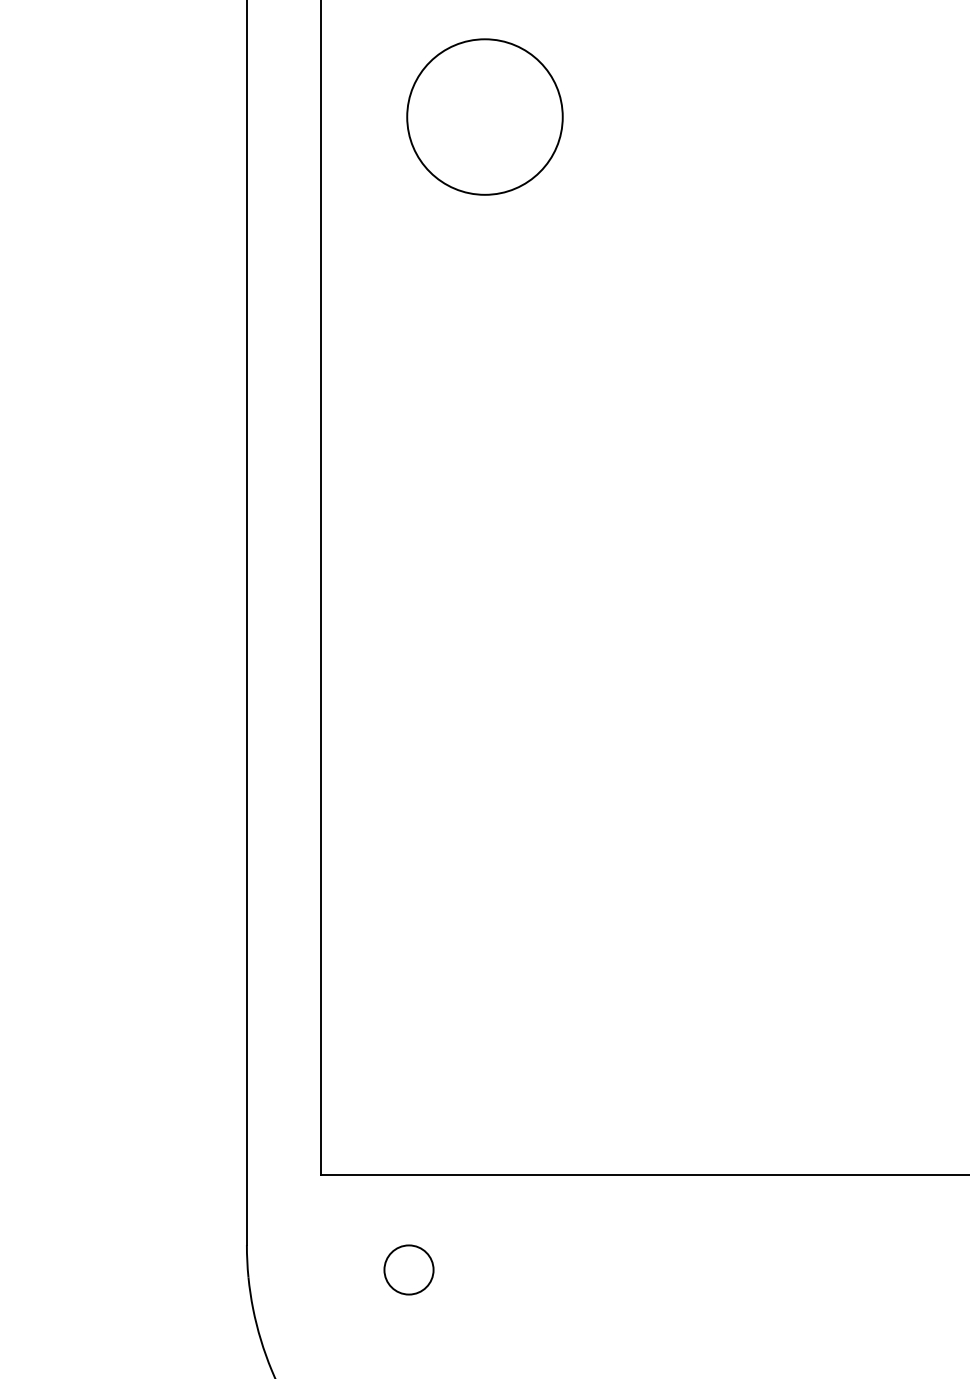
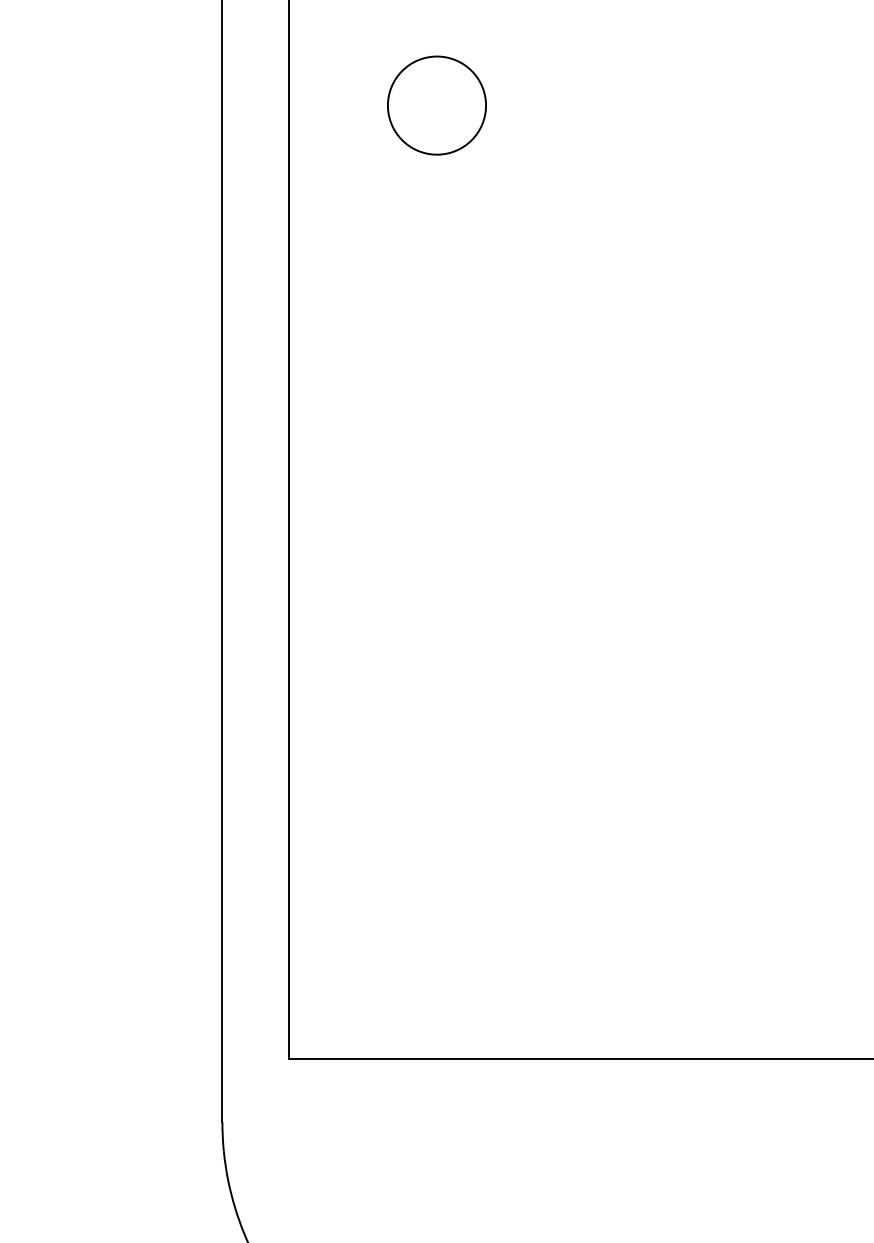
circle: (484, 116) -> (436, 105), size x0.7
circle: (408, 1269) -> (368, 1144), removed

